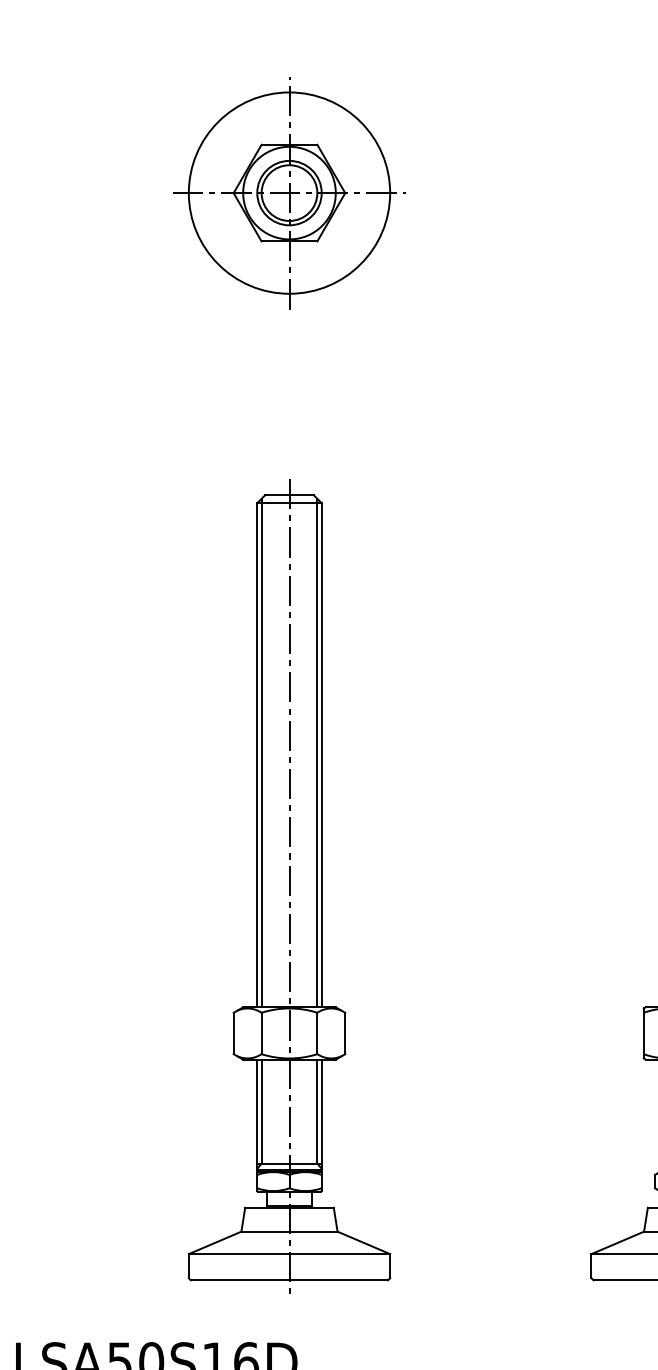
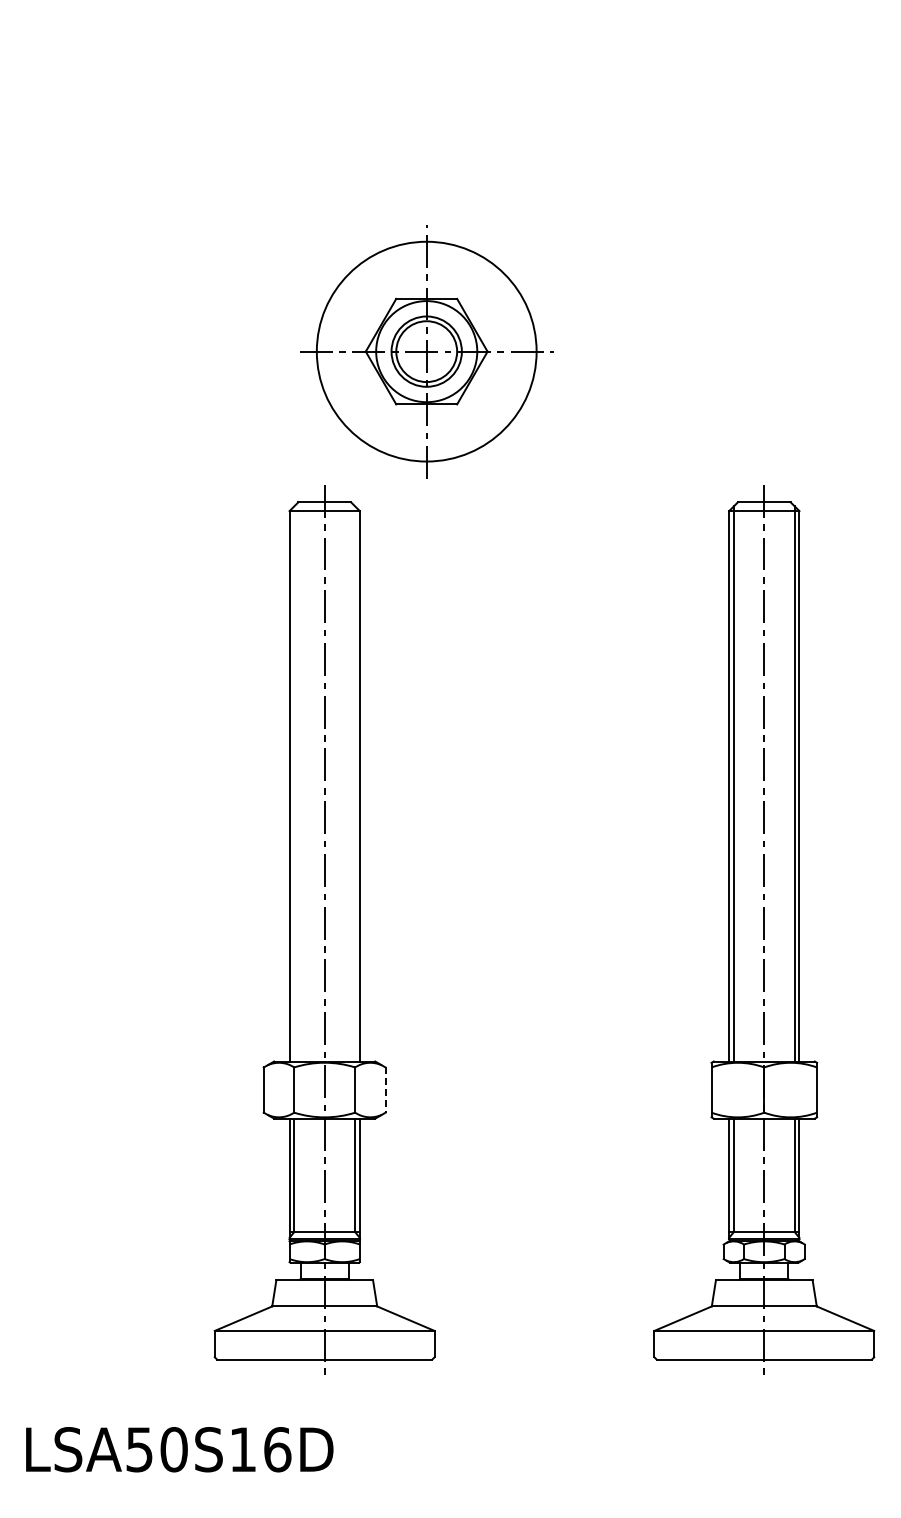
part: (289, 192) -> (426, 351), moved
line: (261, 752) -> (294, 783), removed
line: (317, 752) -> (355, 783), removed
line: (345, 1033) -> (385, 1090), solid -> dashed

